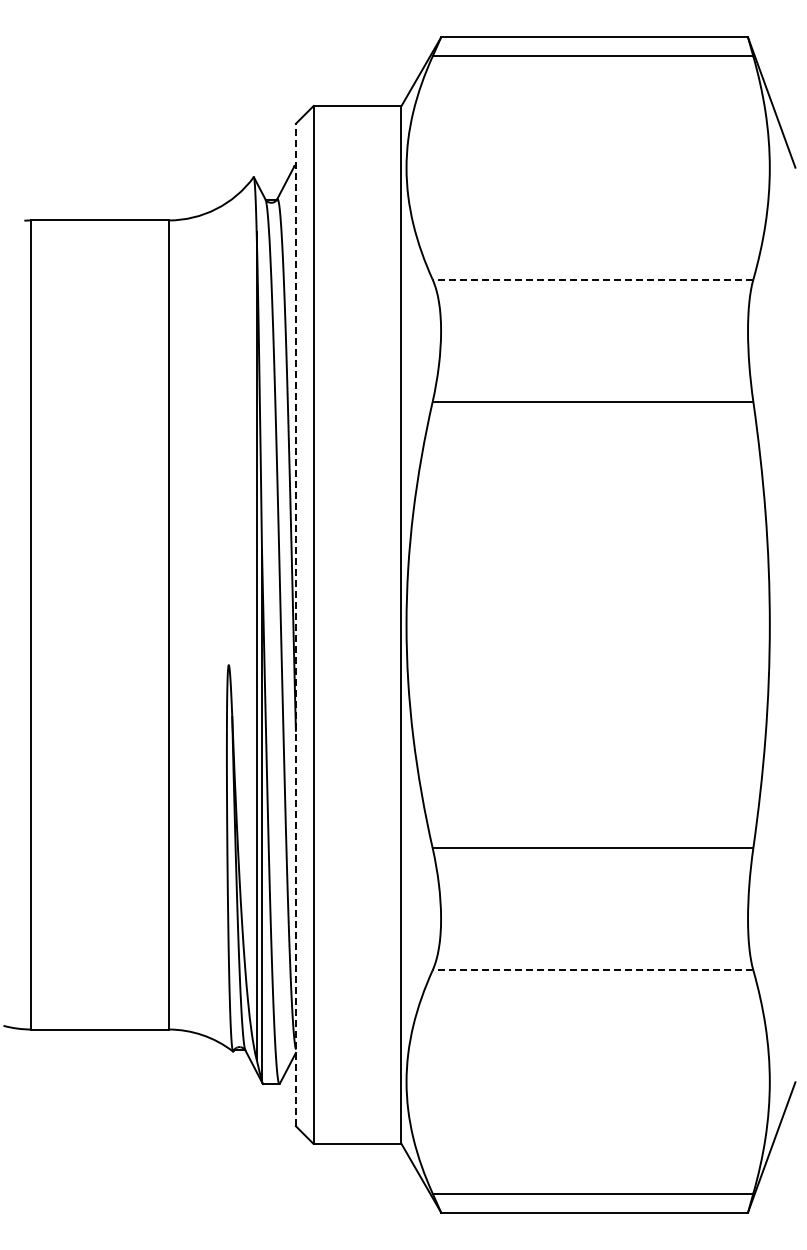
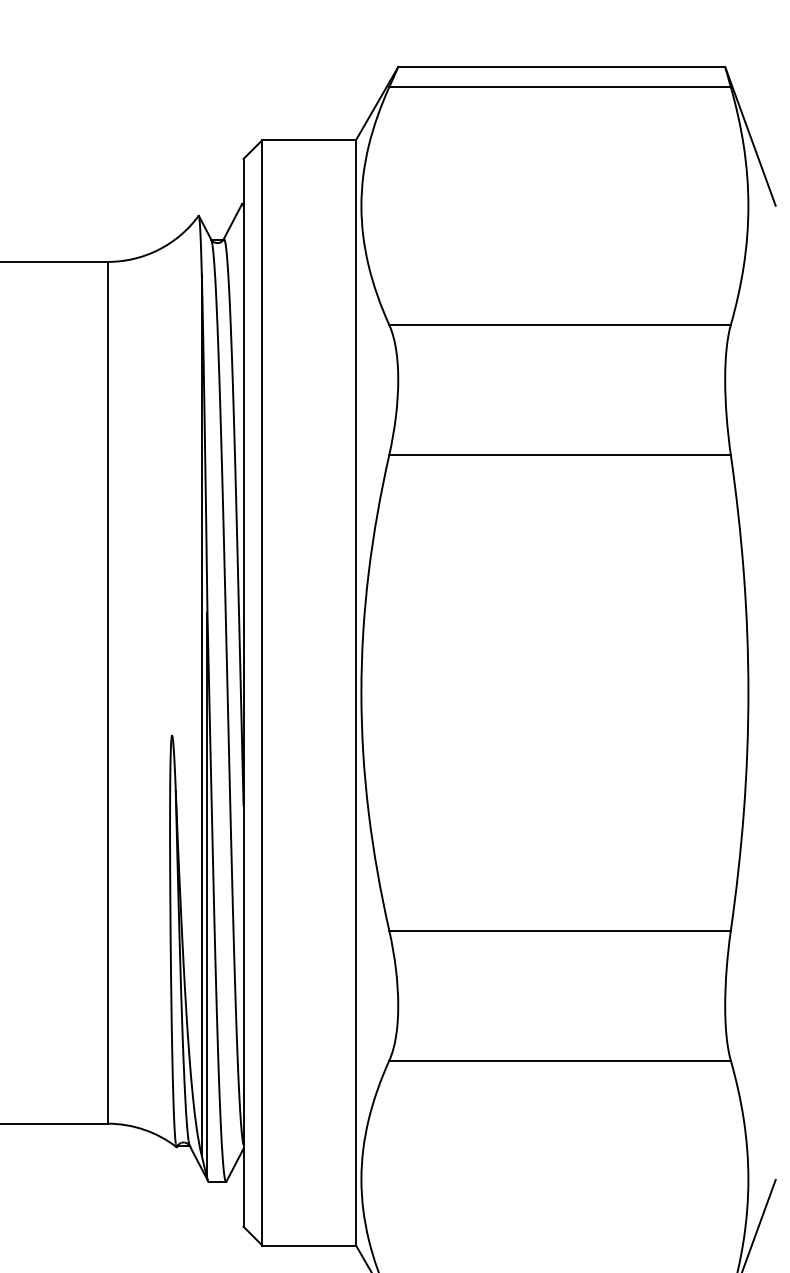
line: (592, 279) -> (559, 324), dashed -> solid
line: (295, 624) -> (243, 692), dashed -> solid
line: (592, 970) -> (559, 1060), dashed -> solid

